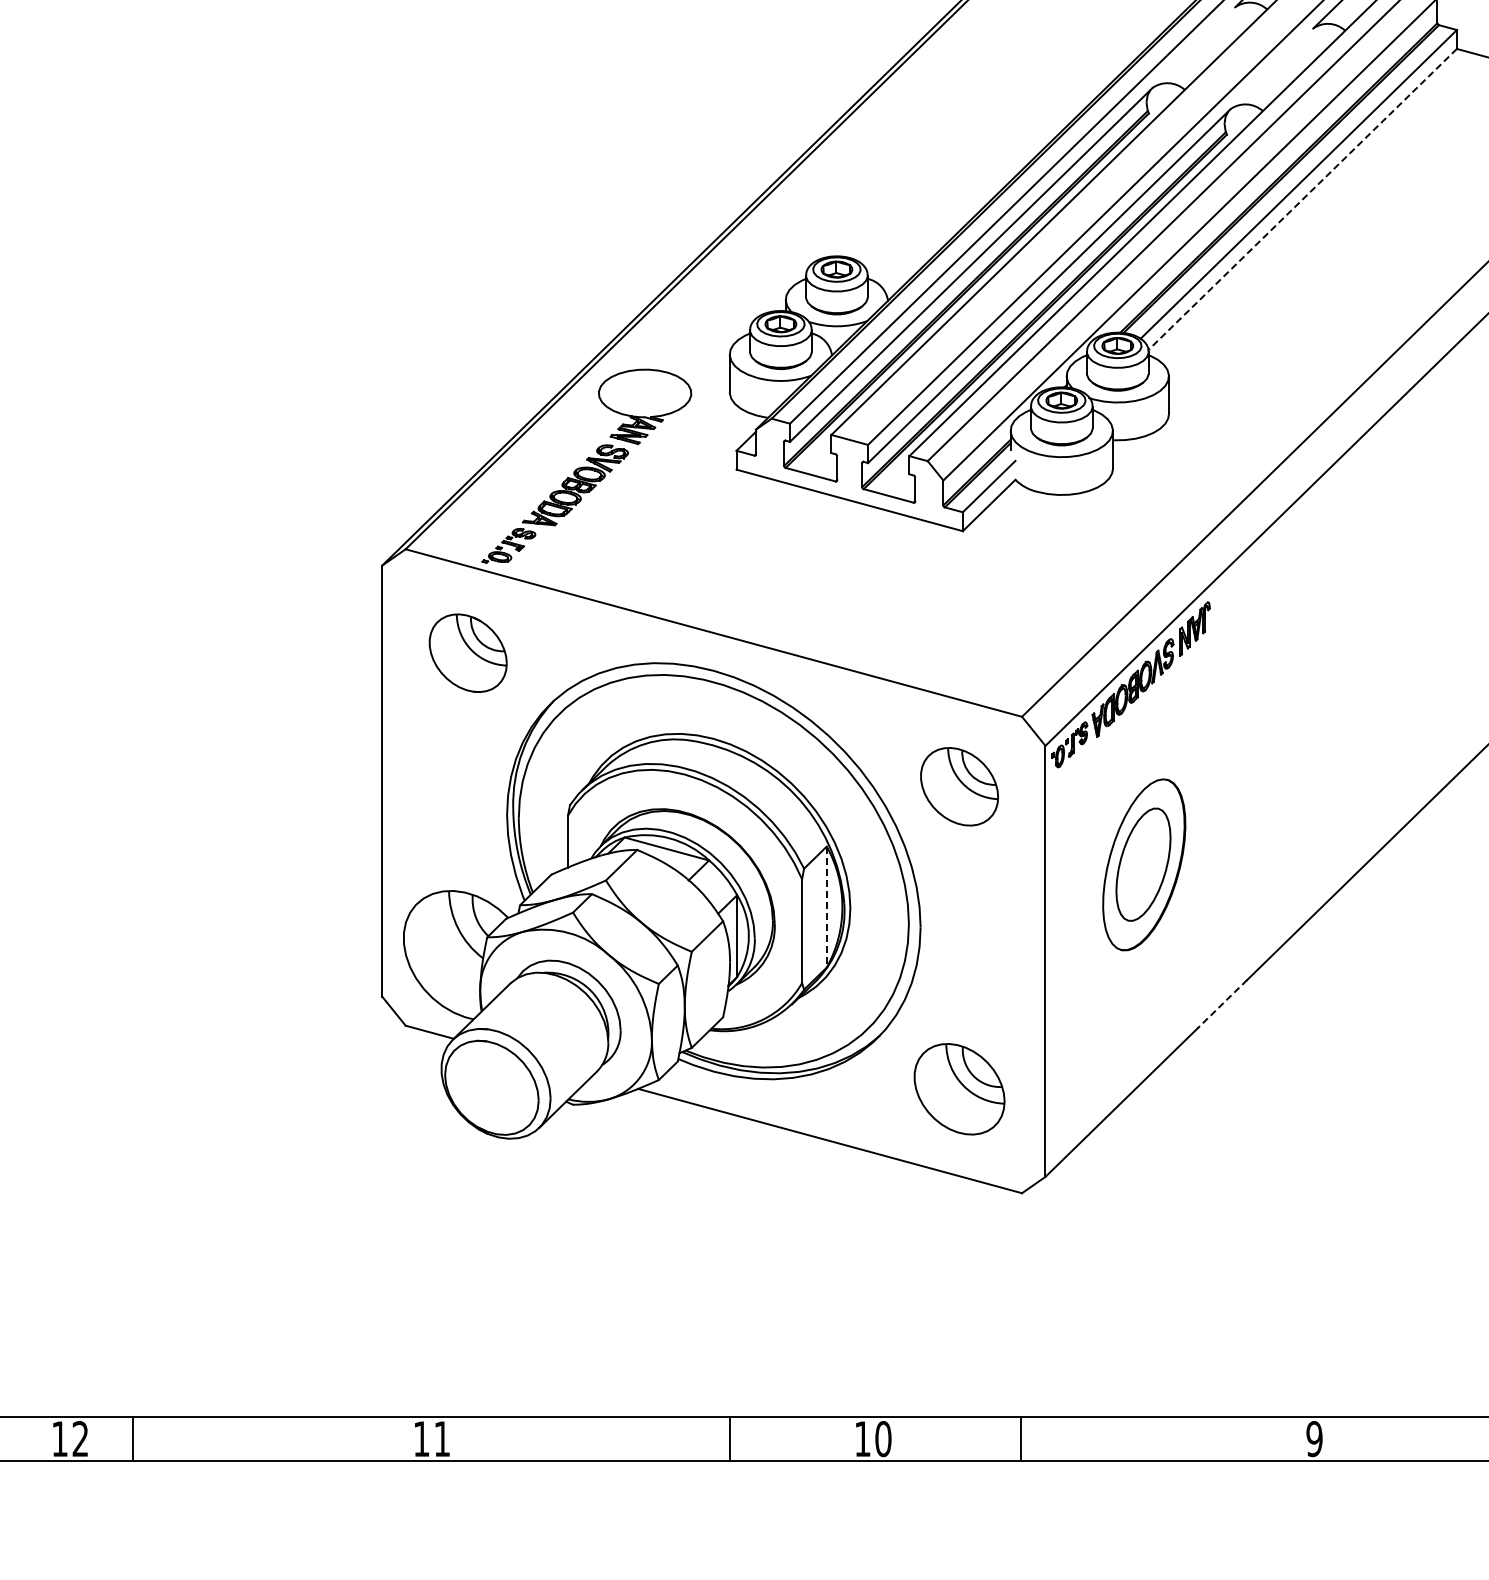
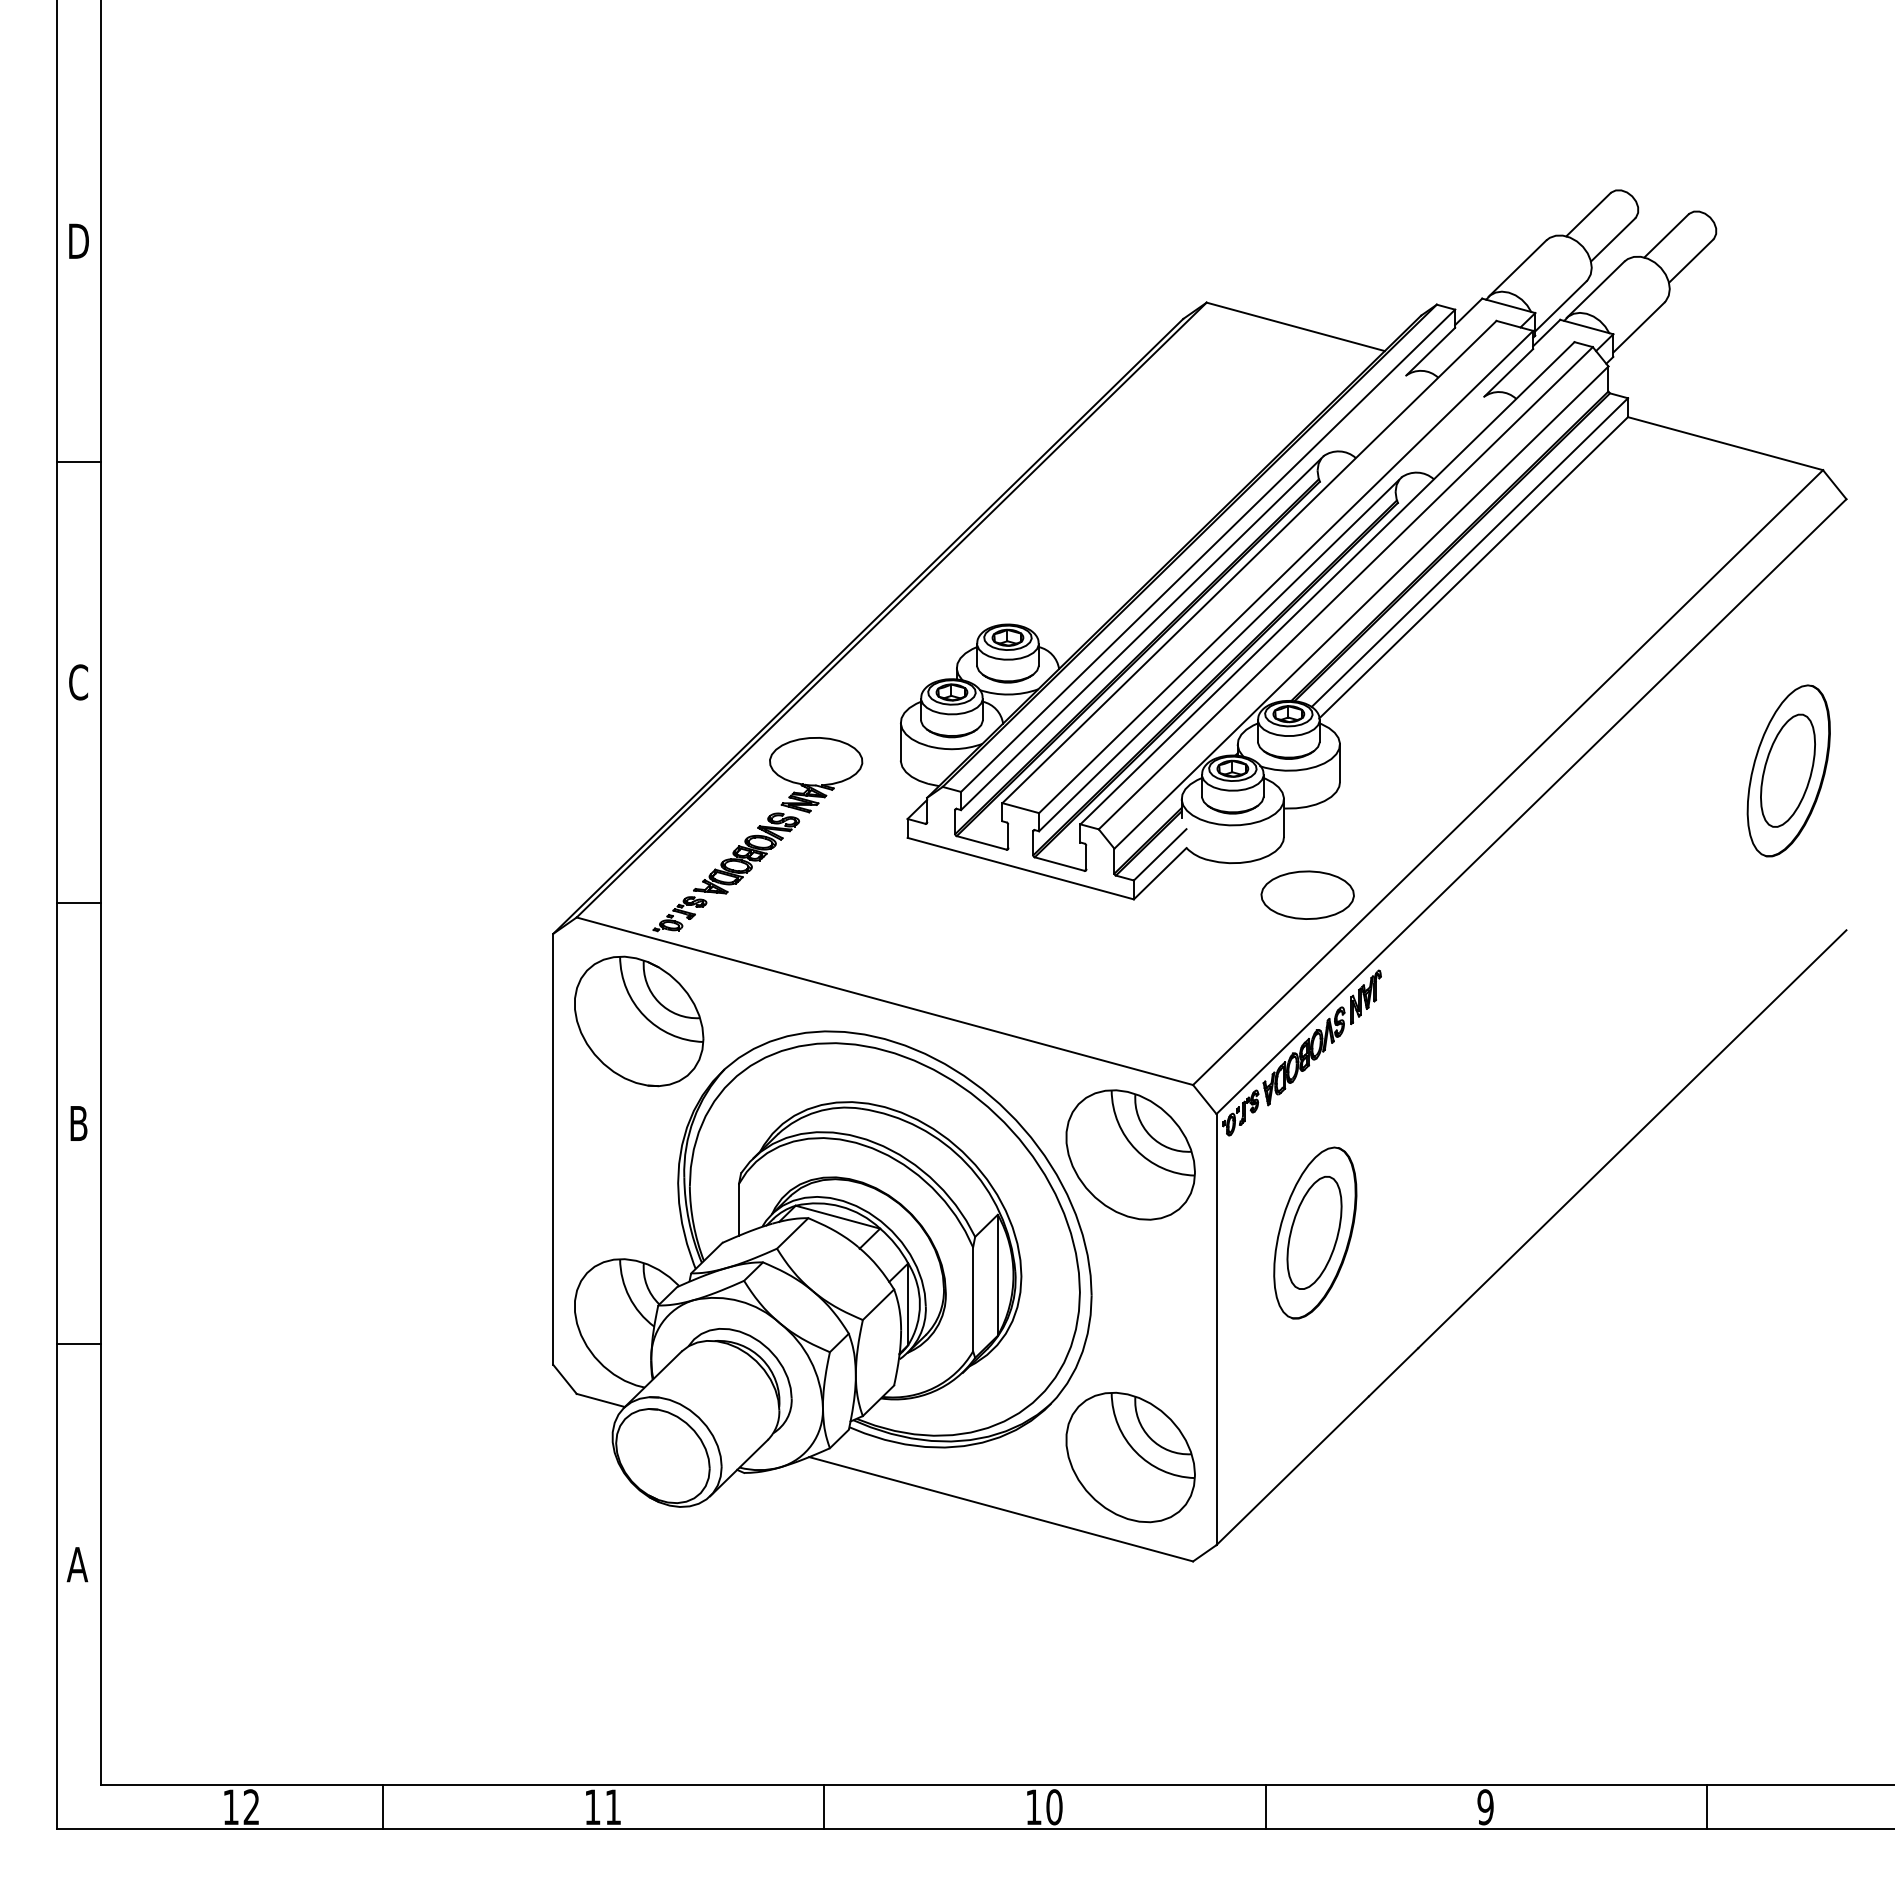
line: (1302, 199) -> (1473, 567), dashed -> solid
part: (1136, 526) -> (1307, 894), added
part: (468, 653) -> (639, 1021), size x1.67
part: (959, 786) -> (1130, 1154), size x1.67
line: (826, 907) -> (997, 1275), dashed -> solid
line: (1222, 1004) -> (1393, 1372), dashed -> solid
part: (959, 1089) -> (1130, 1457), size x1.43
line: (133, 1439) -> (383, 1807), moved
line: (730, 1439) -> (824, 1807), moved
line: (1021, 1439) -> (1265, 1807), moved

